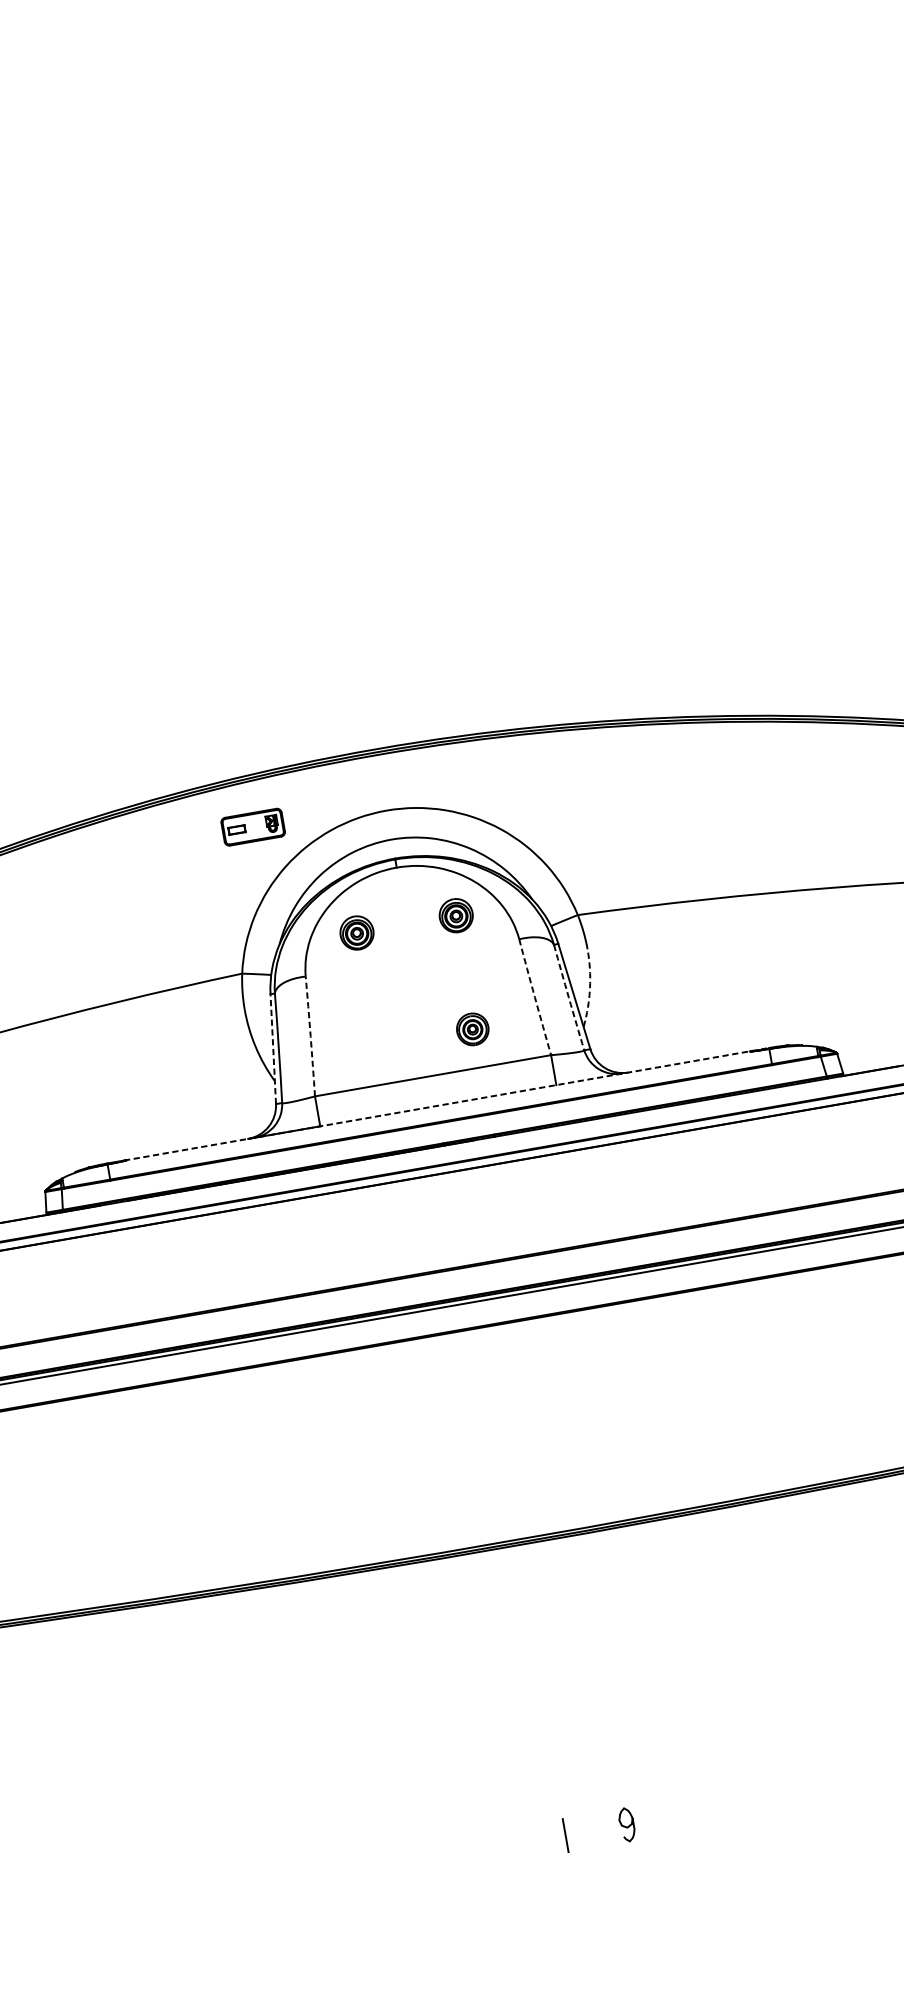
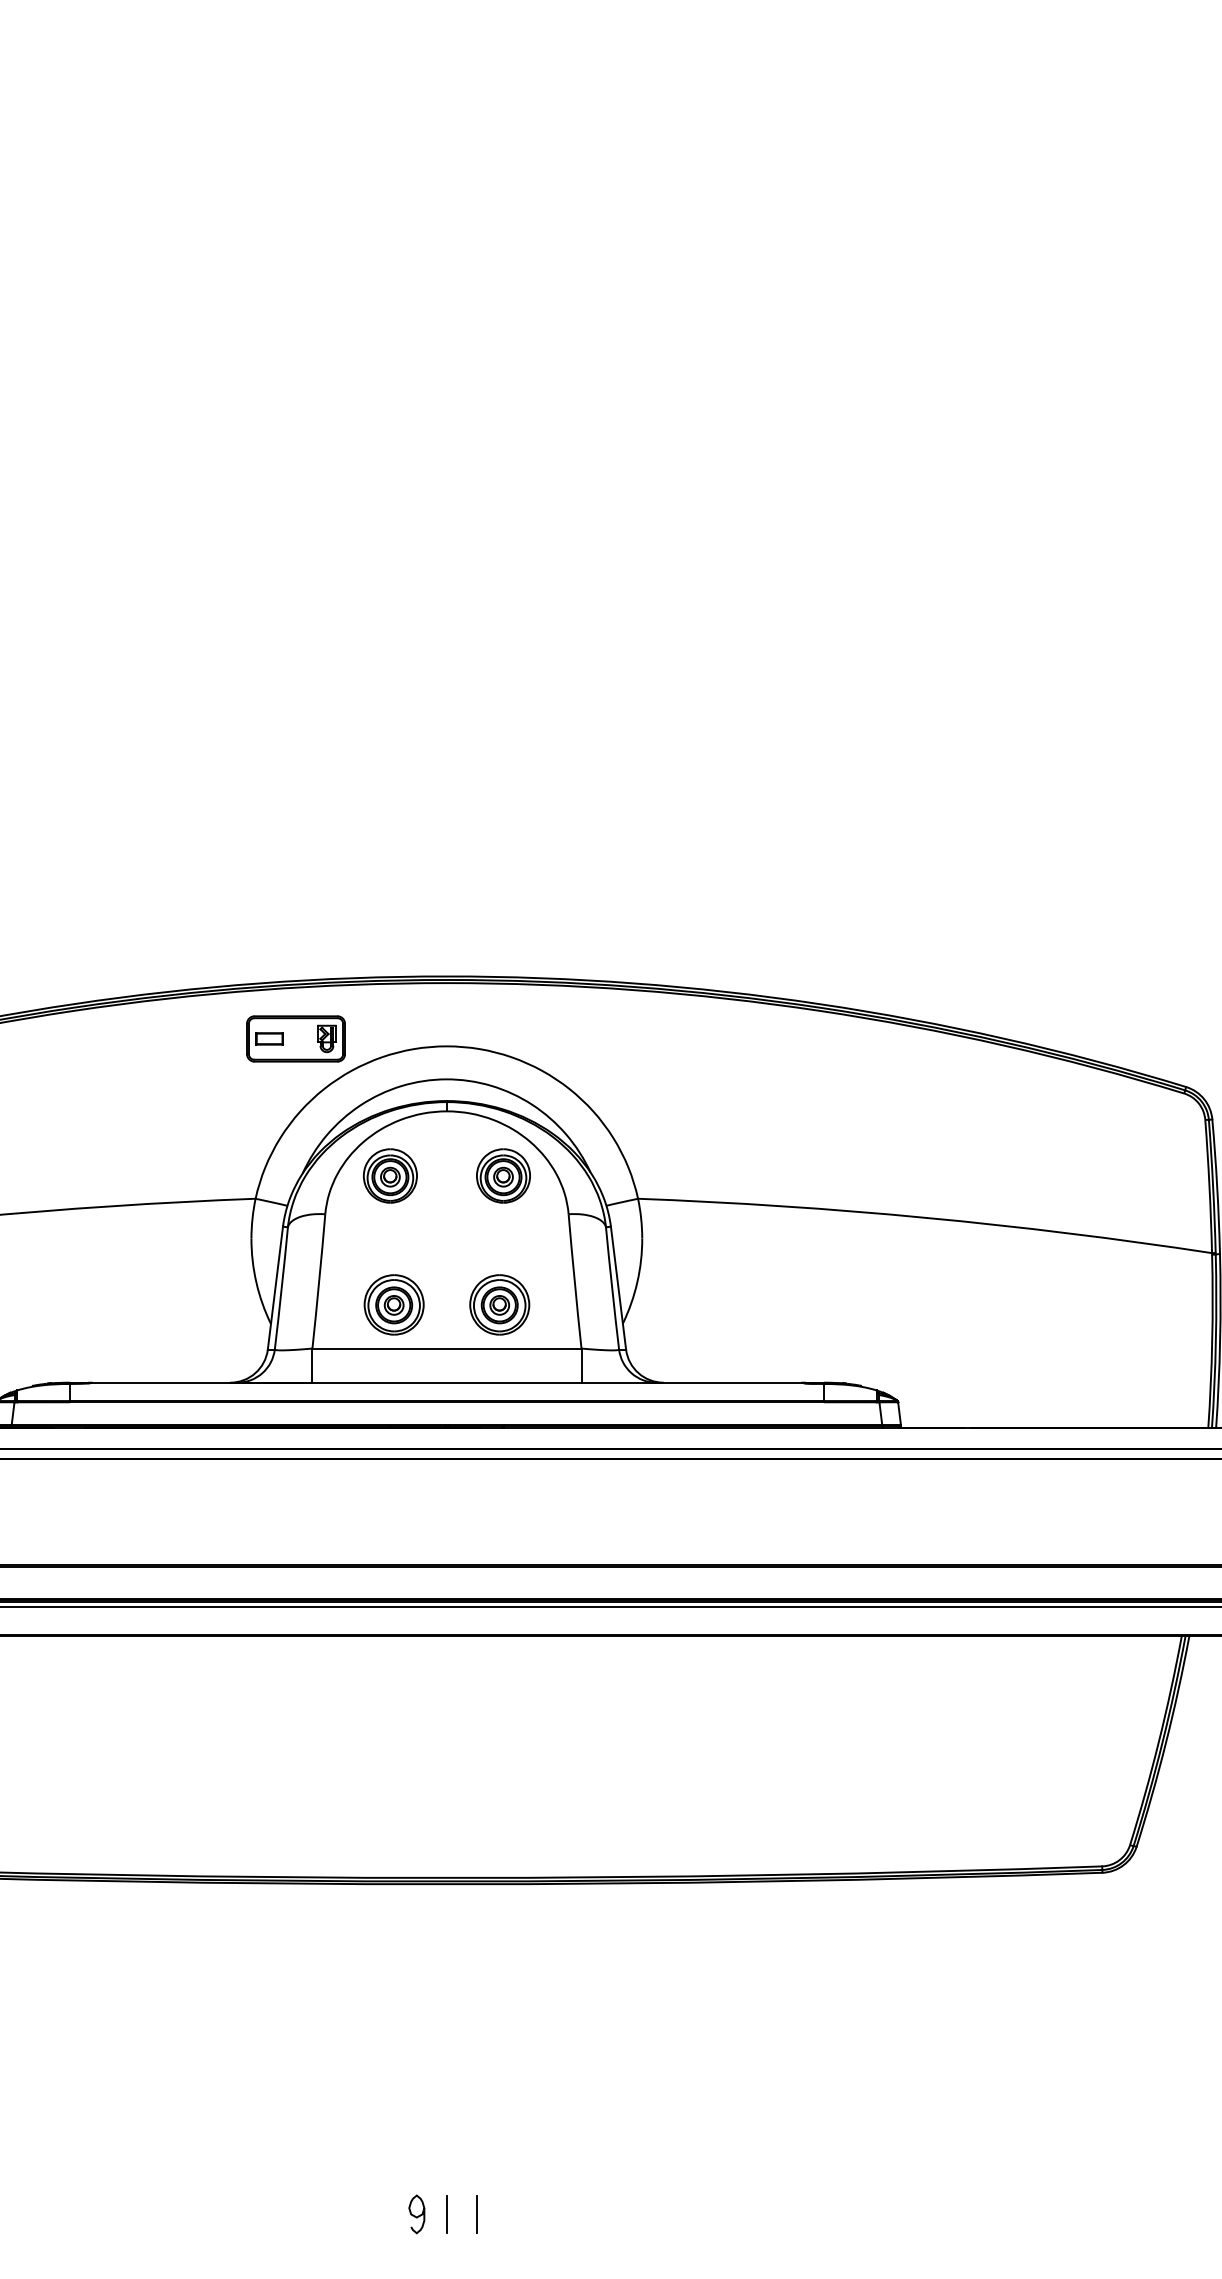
part: (252, 826) -> (295, 1038), size x1.43
part: (456, 915) -> (503, 1175), size x1.43
part: (357, 932) -> (390, 1175), size x1.43
arc: (590, 988) -> (637, 1282), dashed -> solid
arc: (534, 997) -> (574, 1281), dashed -> solid
arc: (569, 997) -> (612, 1288), dashed -> solid
part: (472, 1029) -> (499, 1304), size x1.67
arc: (310, 1036) -> (319, 1281), dashed -> solid
part: (379, 1045) -> (393, 1304), added
line: (273, 1049) -> (275, 1288), dashed -> solid
line: (446, 1104) -> (456, 1382), dashed -> solid
curve: (625, 1826) -> (415, 2215), moved
line: (592, 1831) -> (477, 2214), added

